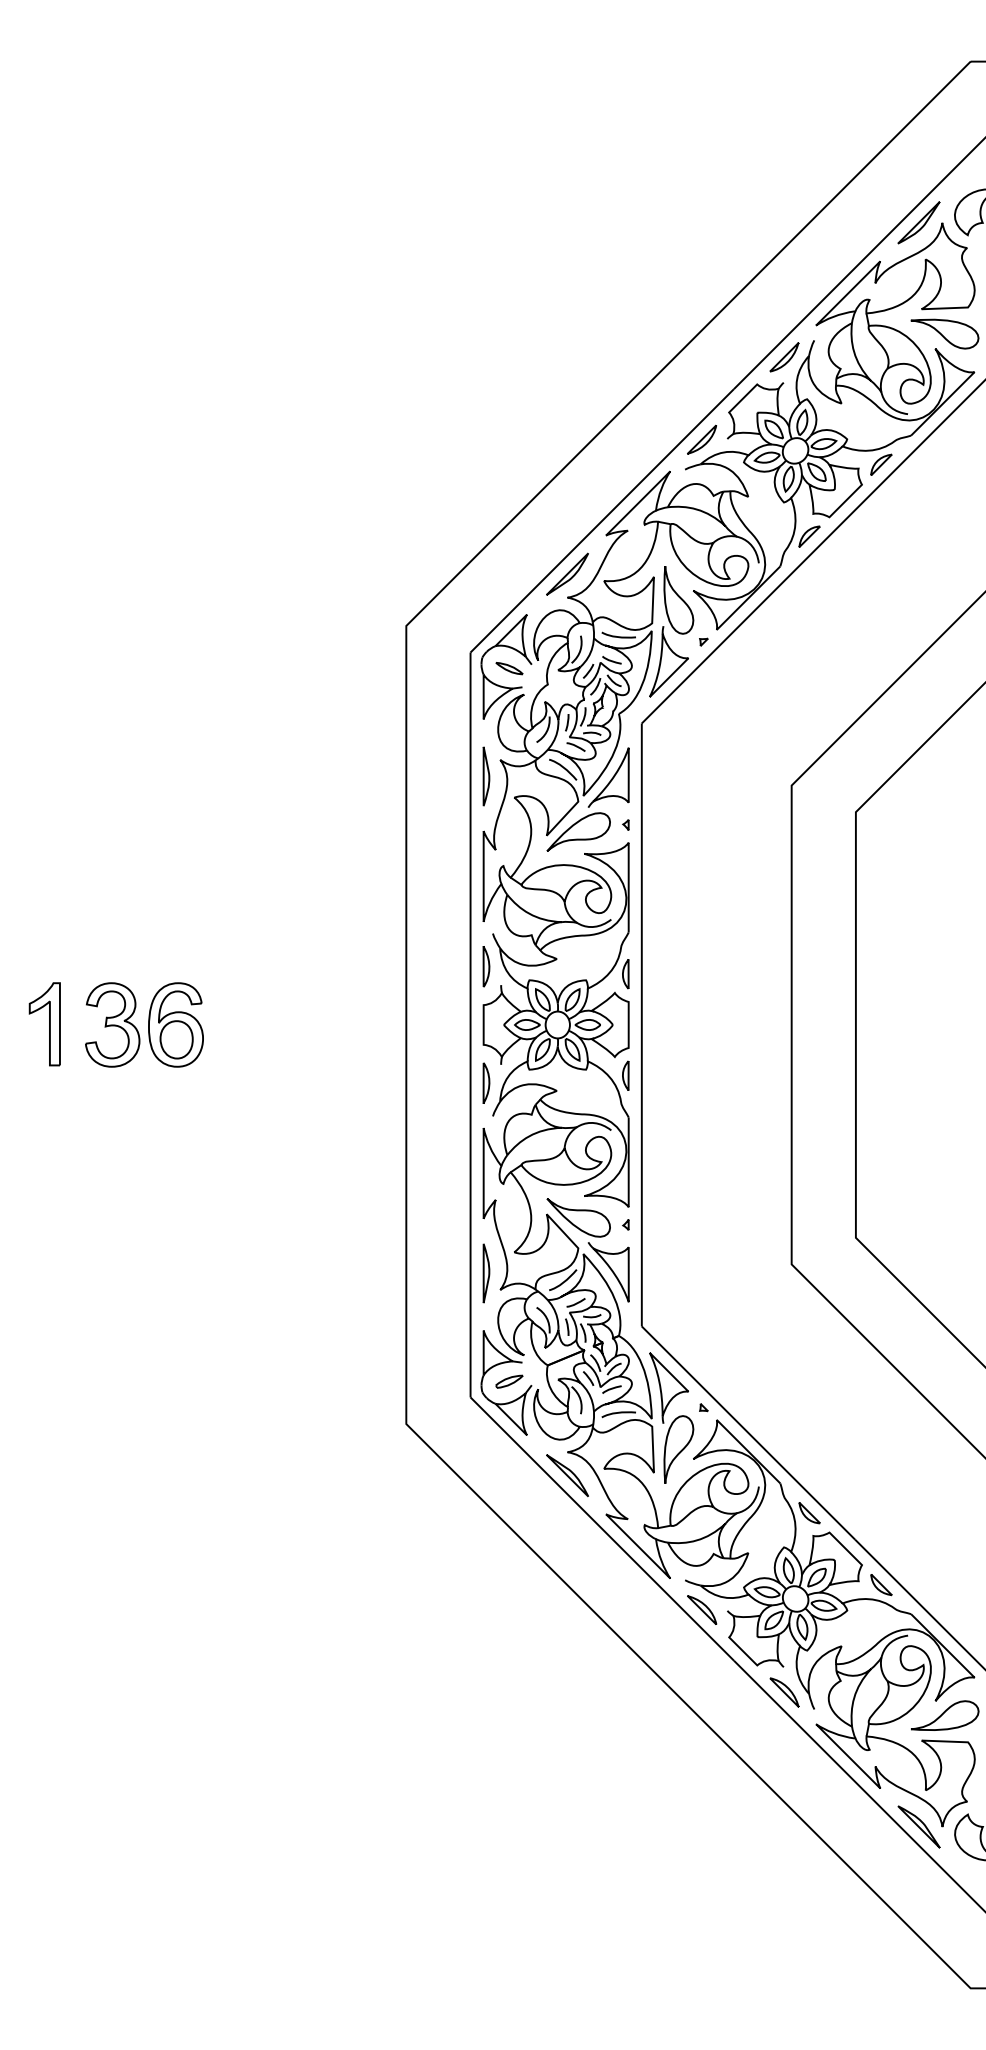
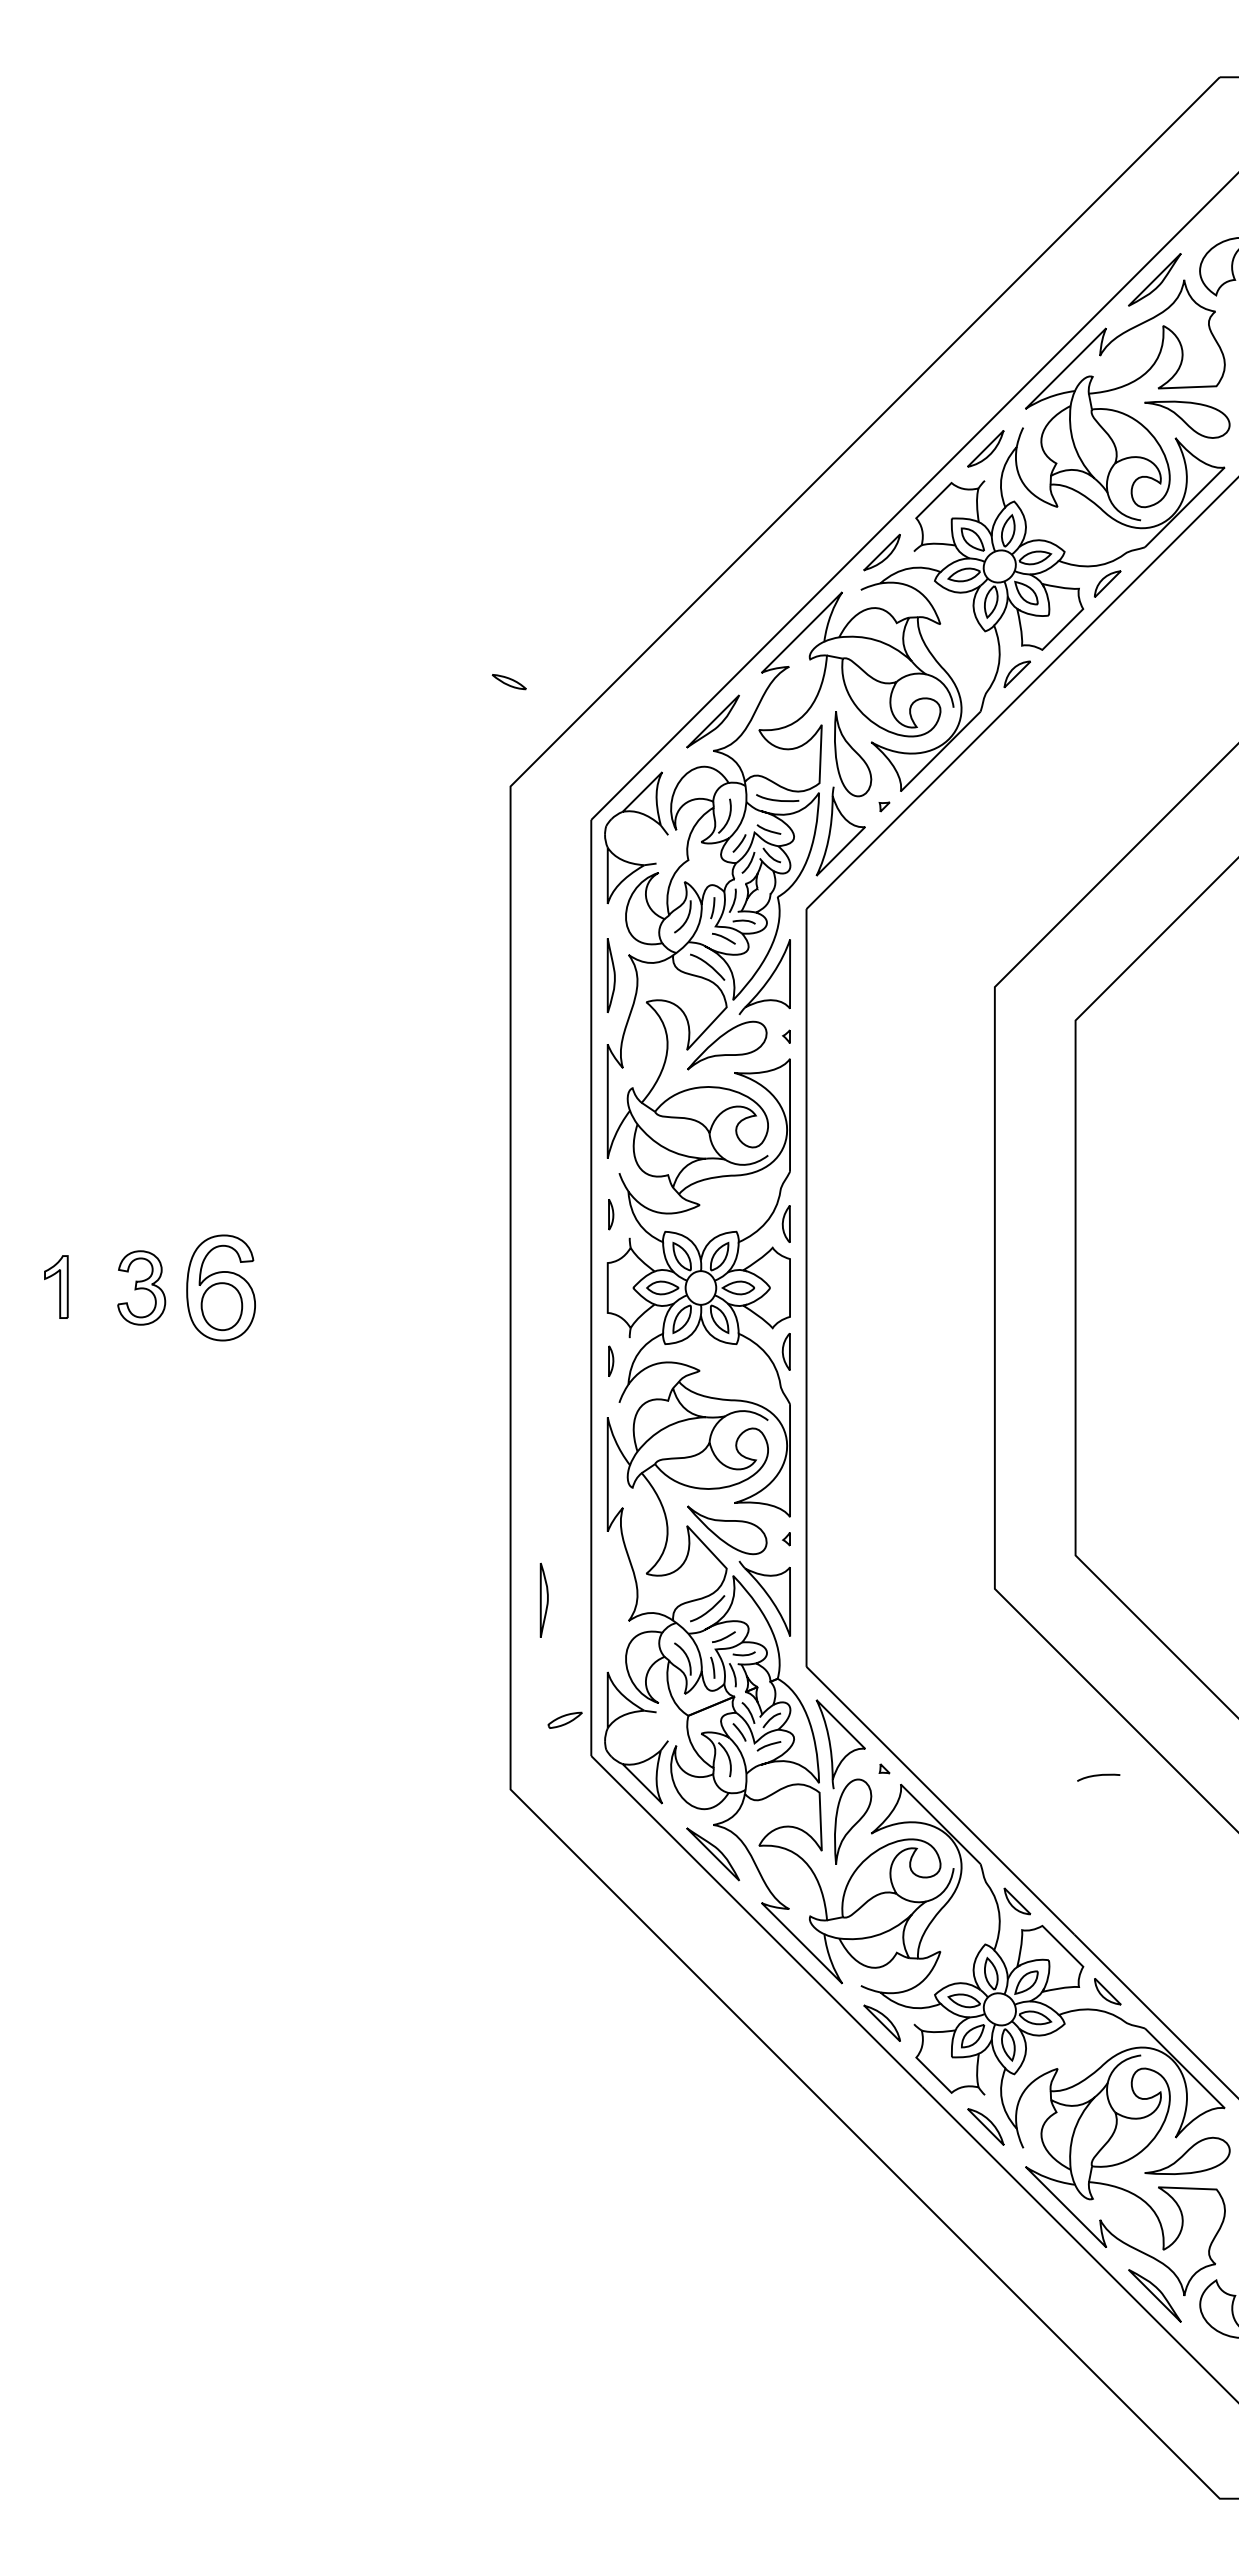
part: (508, 668) -> (508, 682), moved
part: (485, 966) -> (610, 1214), size x0.6
part: (45, 1023) -> (56, 1286), size x0.6
part: (112, 1024) -> (141, 1287), size x0.7
part: (485, 1083) -> (610, 1361), size x0.6
part: (485, 1272) -> (543, 1599), moved
part: (508, 1381) -> (564, 1719), moved
curve: (618, 1413) -> (1098, 1776), moved

